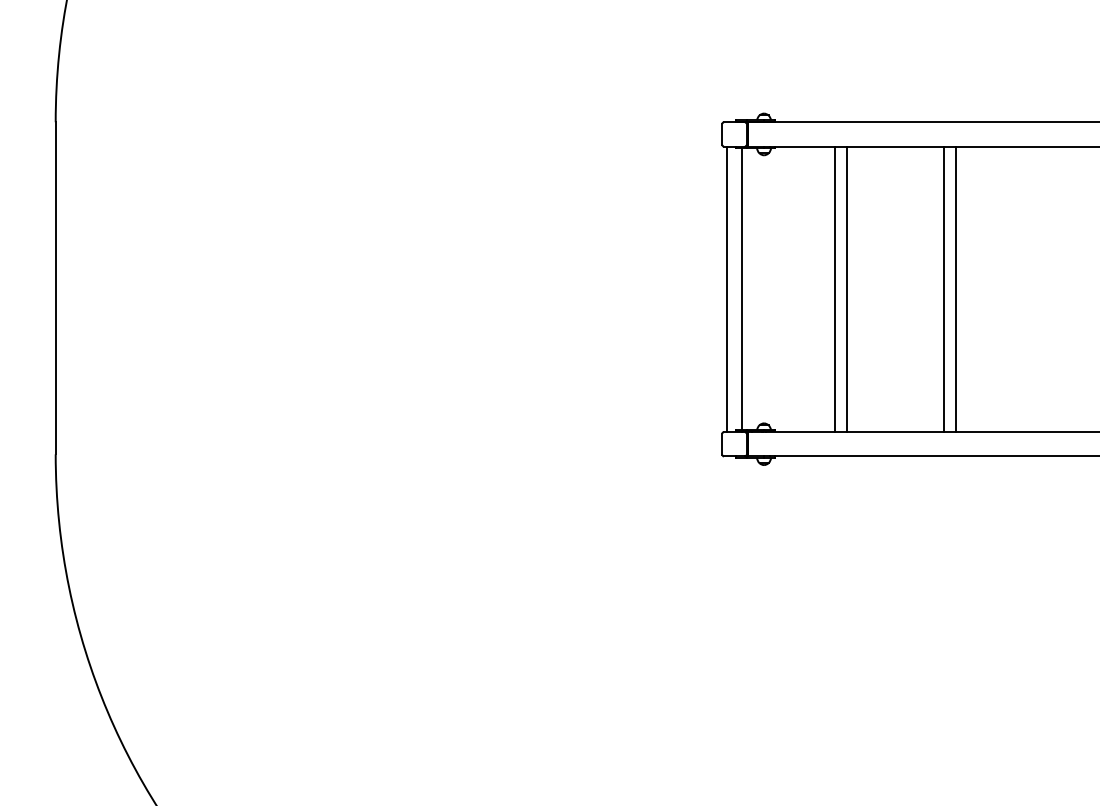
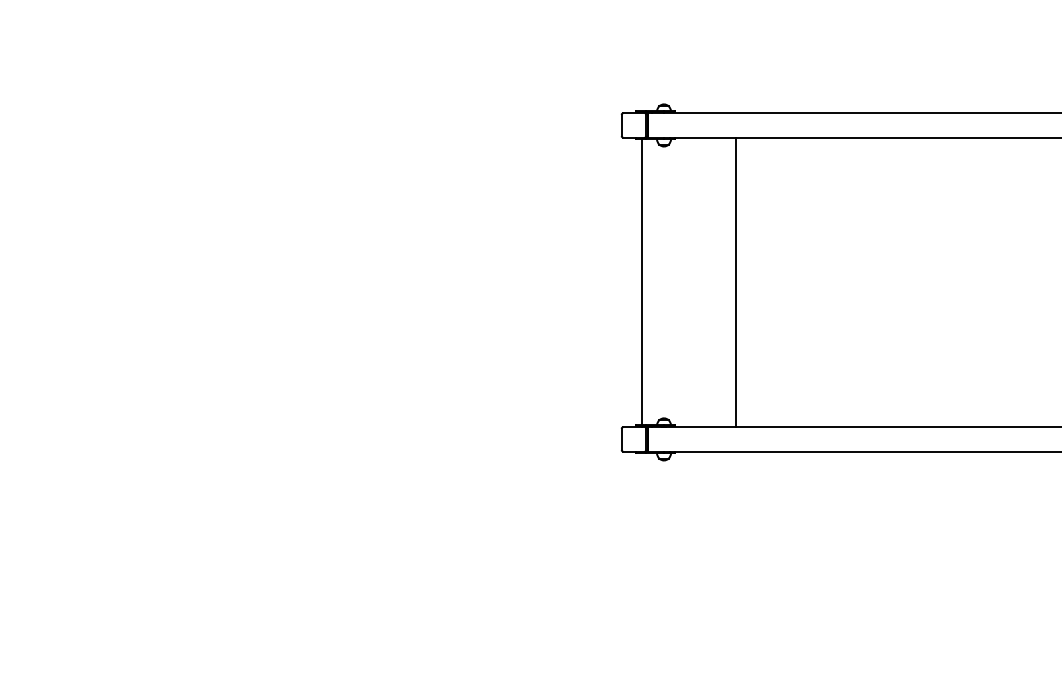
line: (727, 289) -> (626, 282), removed
line: (846, 289) -> (747, 282), removed
line: (944, 289) -> (846, 282), removed
line: (955, 289) -> (858, 282), removed

